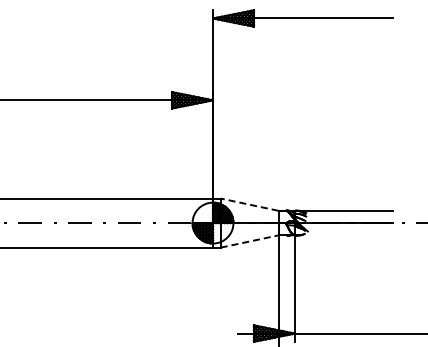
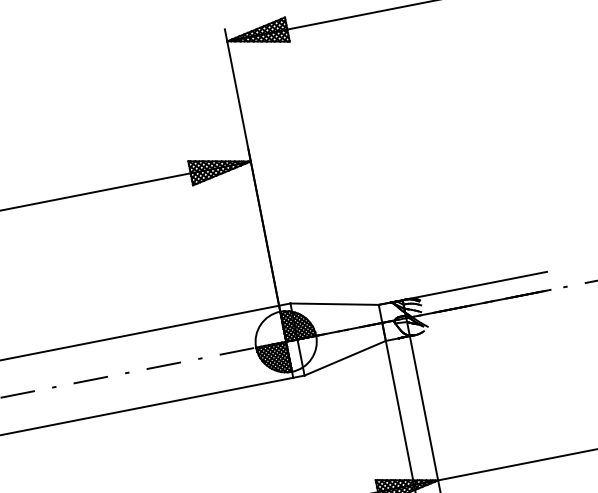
line: (249, 204) -> (334, 303), dashed -> solid
line: (249, 241) -> (345, 358), dashed -> solid

